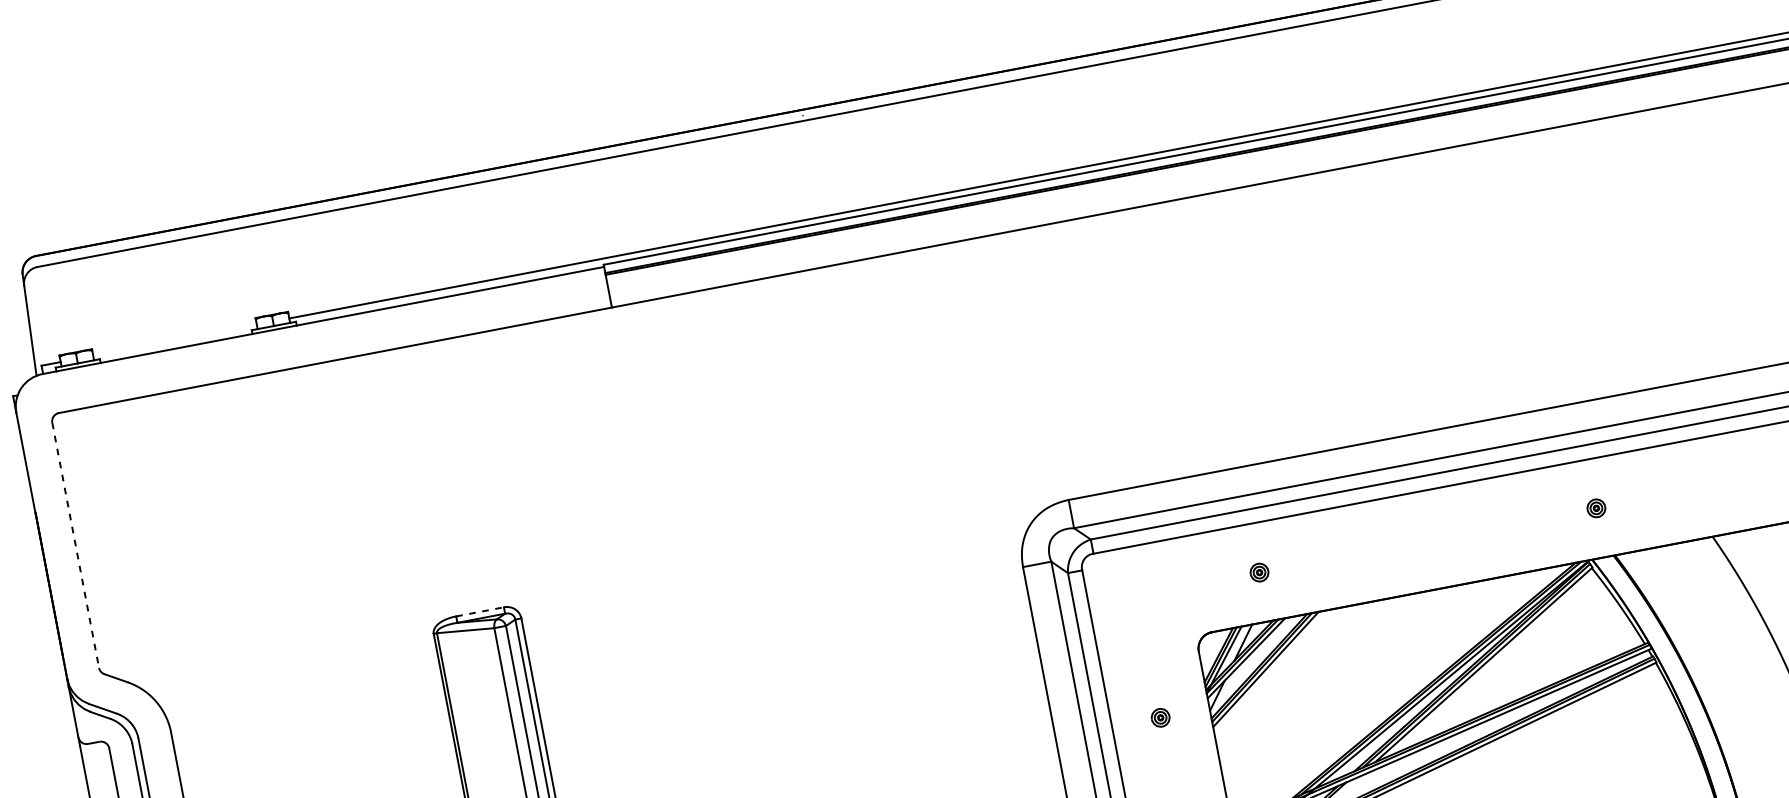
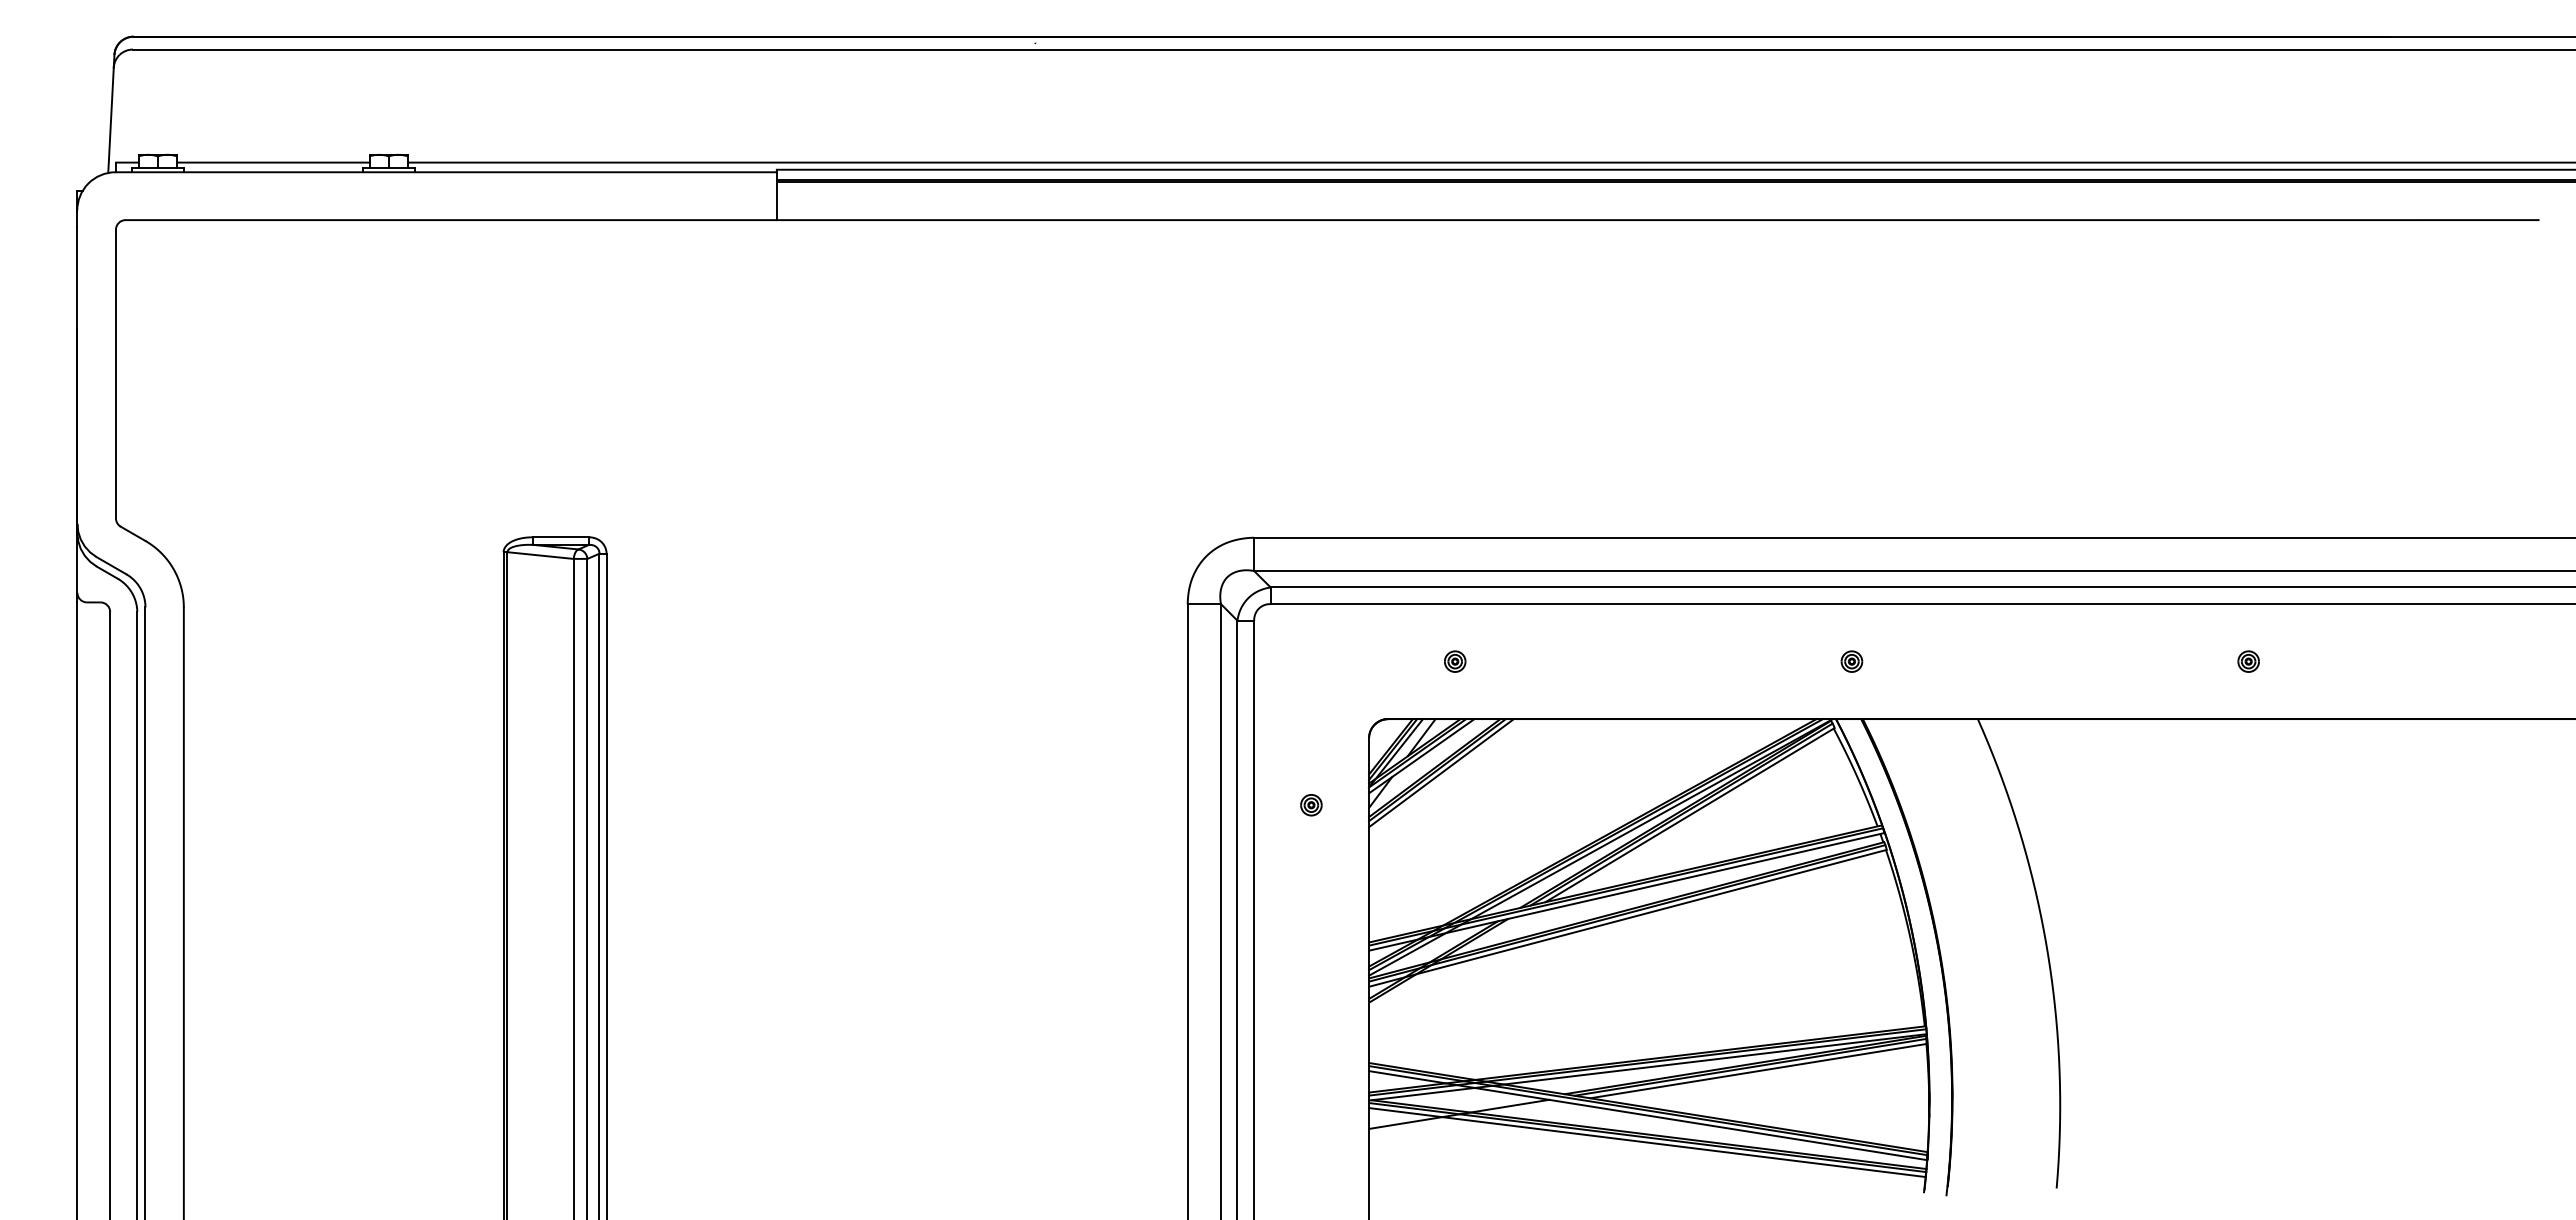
line: (175, 340) -> (273, 162), added
line: (75, 545) -> (115, 374), dashed -> solid
line: (480, 611) -> (561, 537), dashed -> solid

